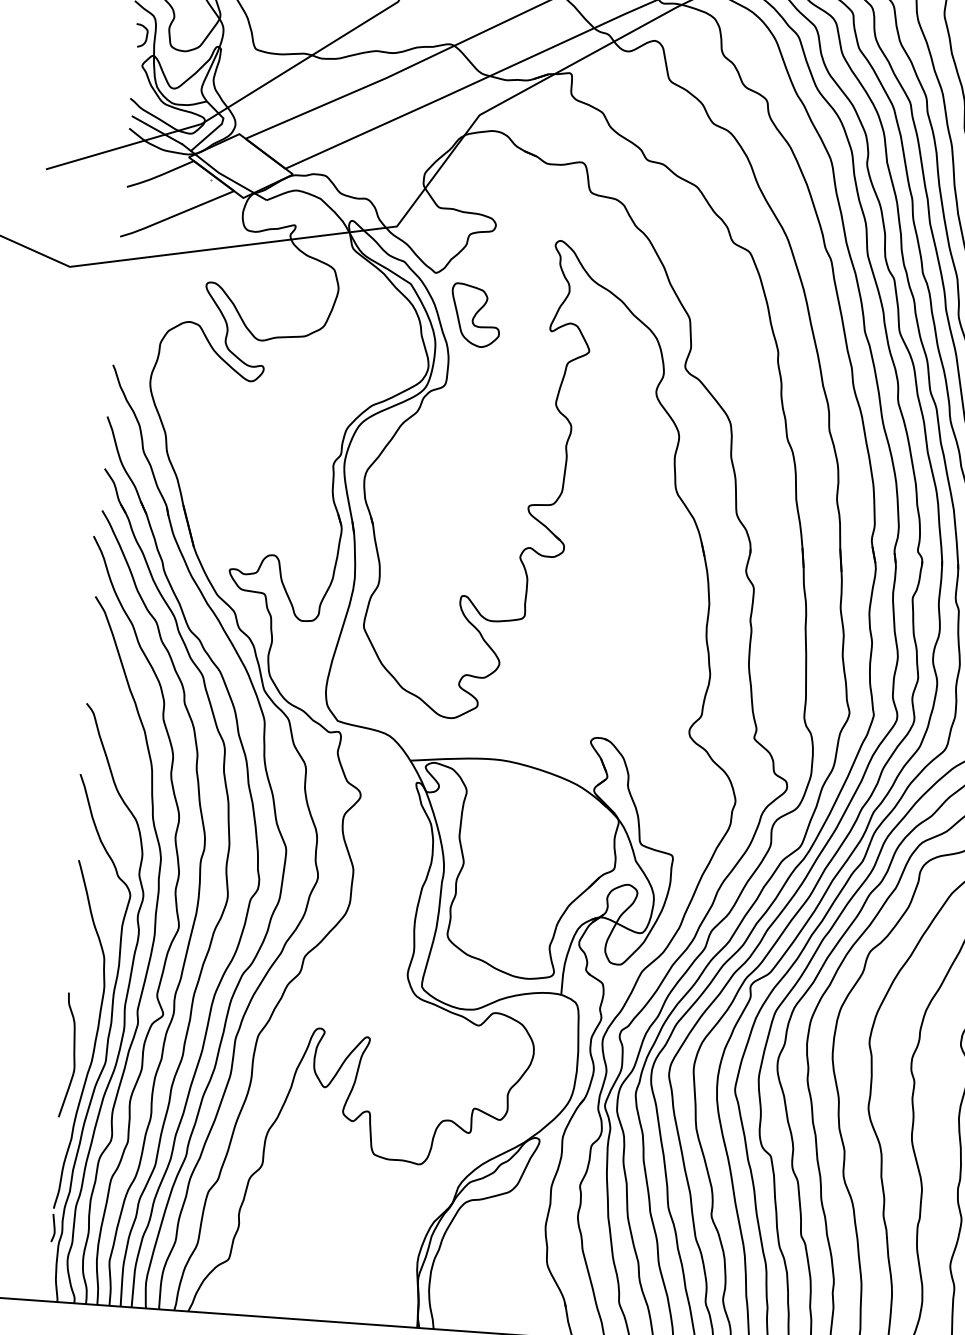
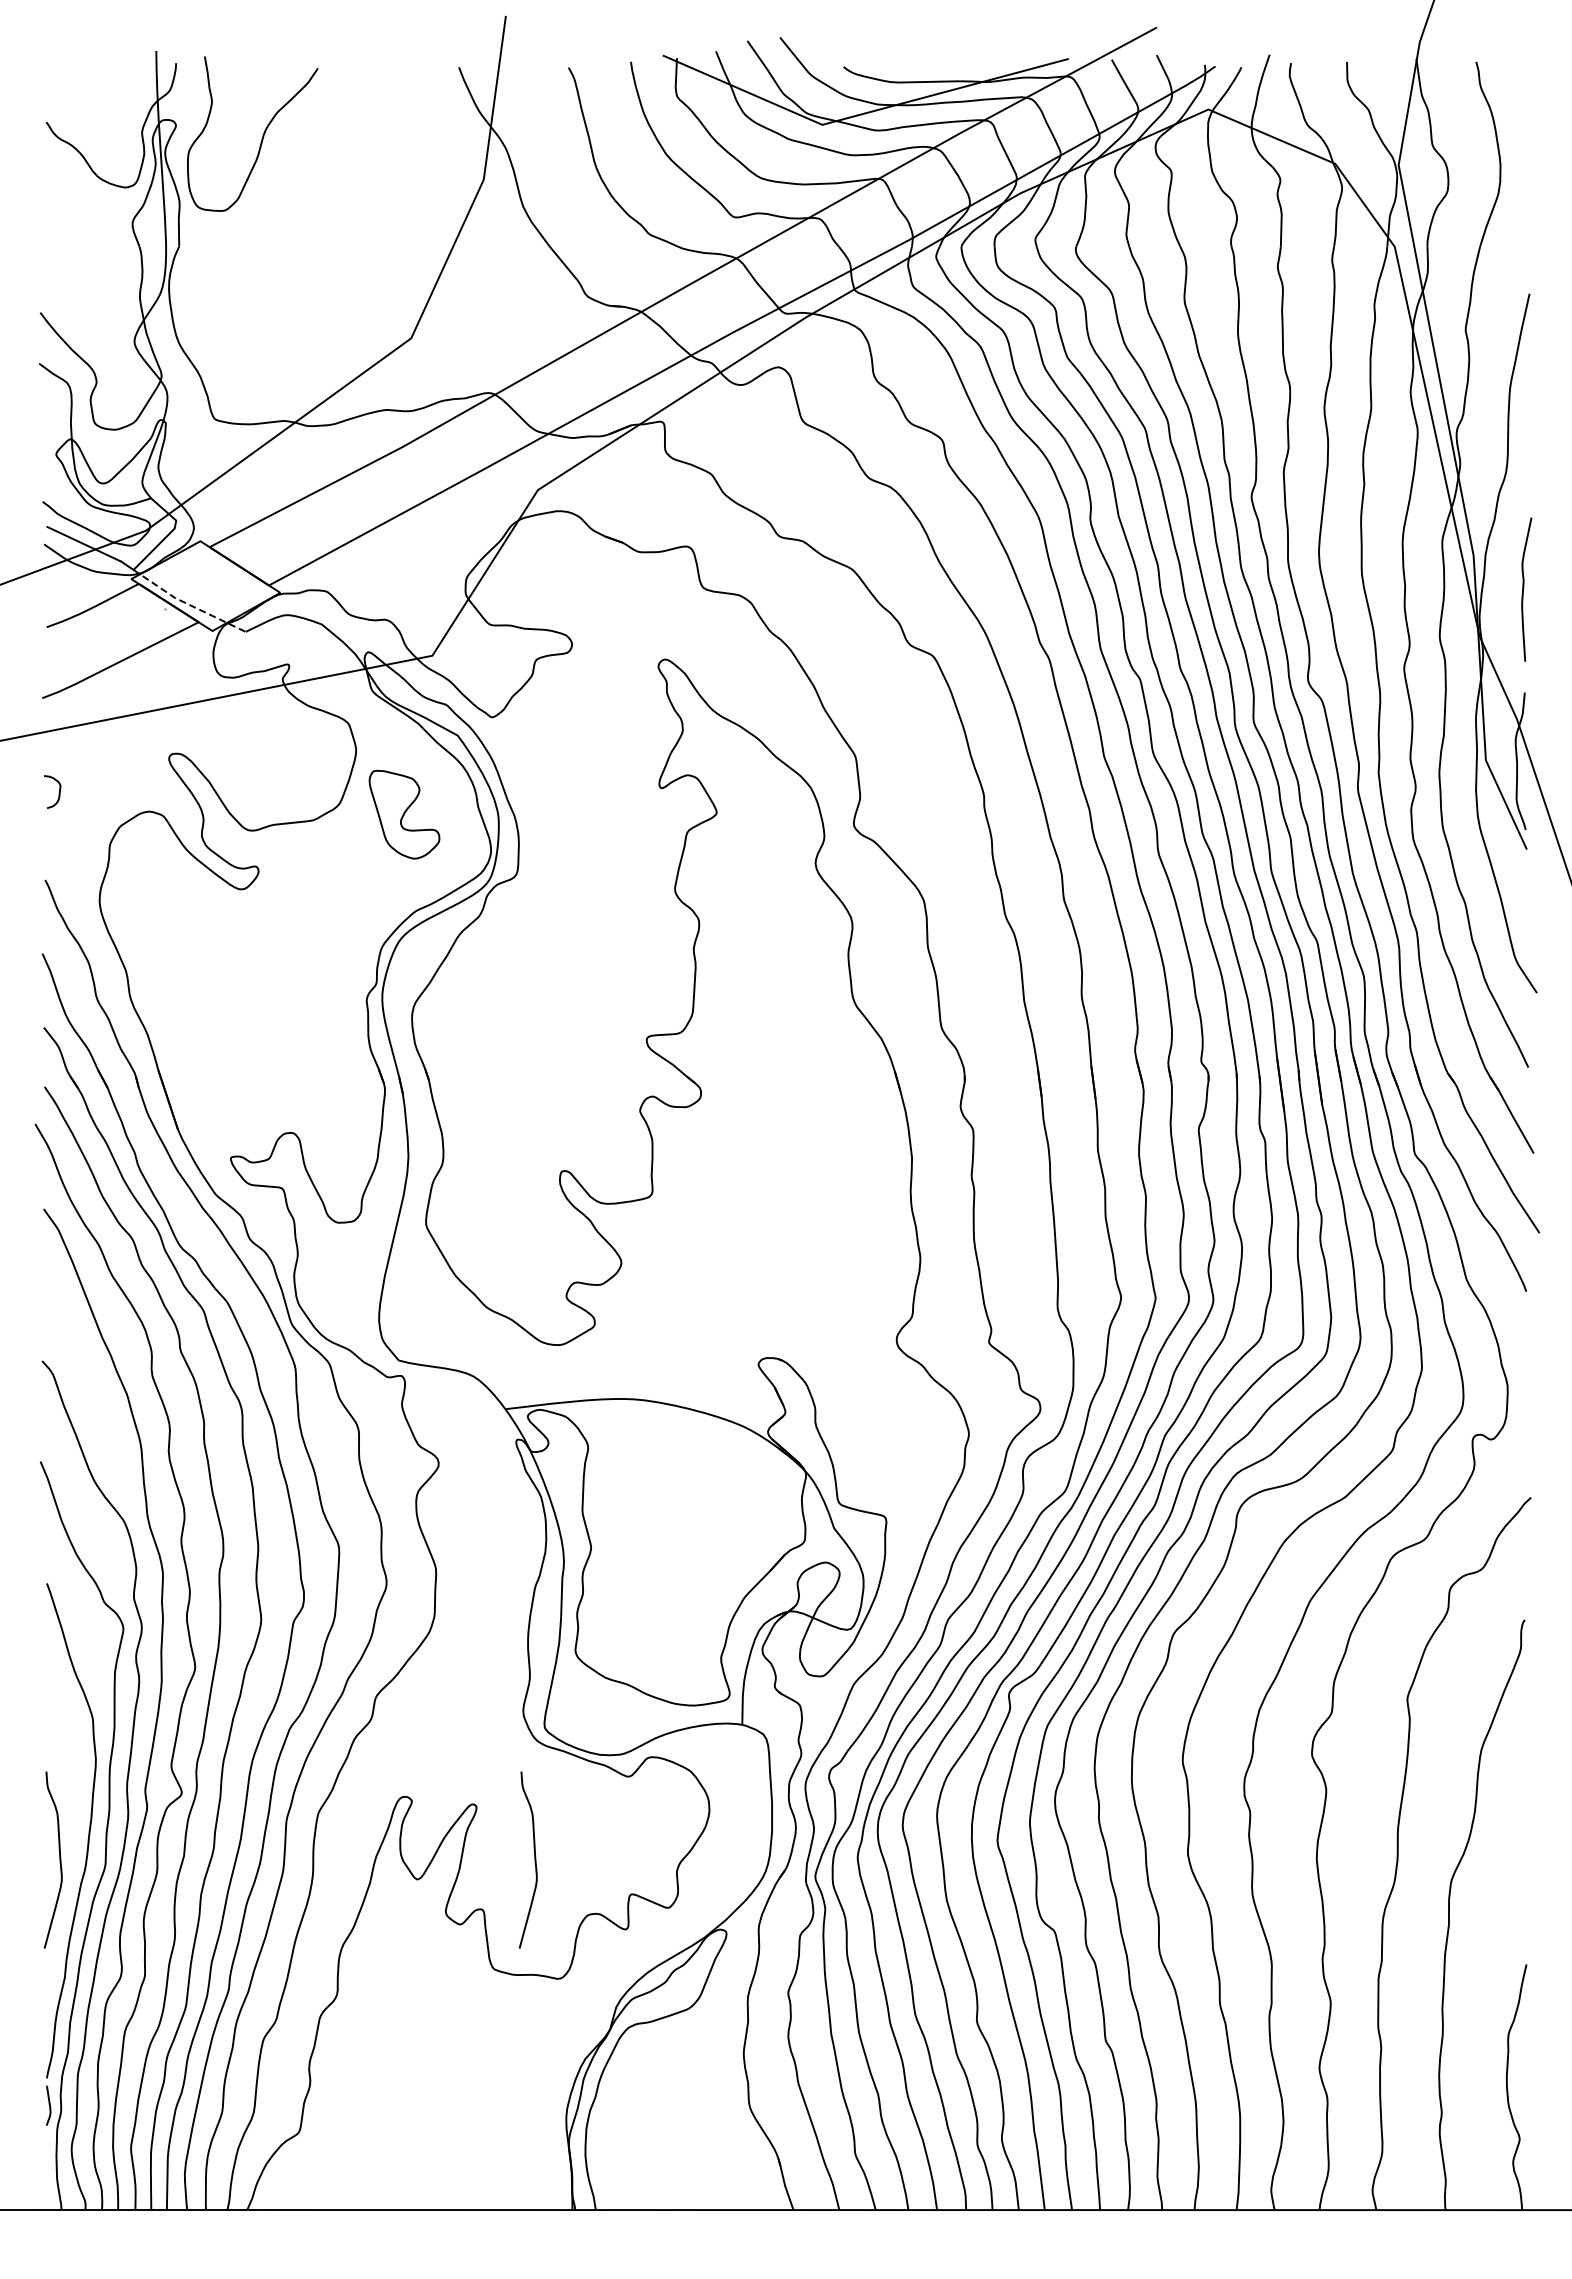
curve: (145, 37) -> (58, 793), moved
line: (227, 178) -> (187, 604), solid -> dashed
part: (475, 315) -> (404, 814), moved
curve: (408, 1079) -> (534, 1859), added

